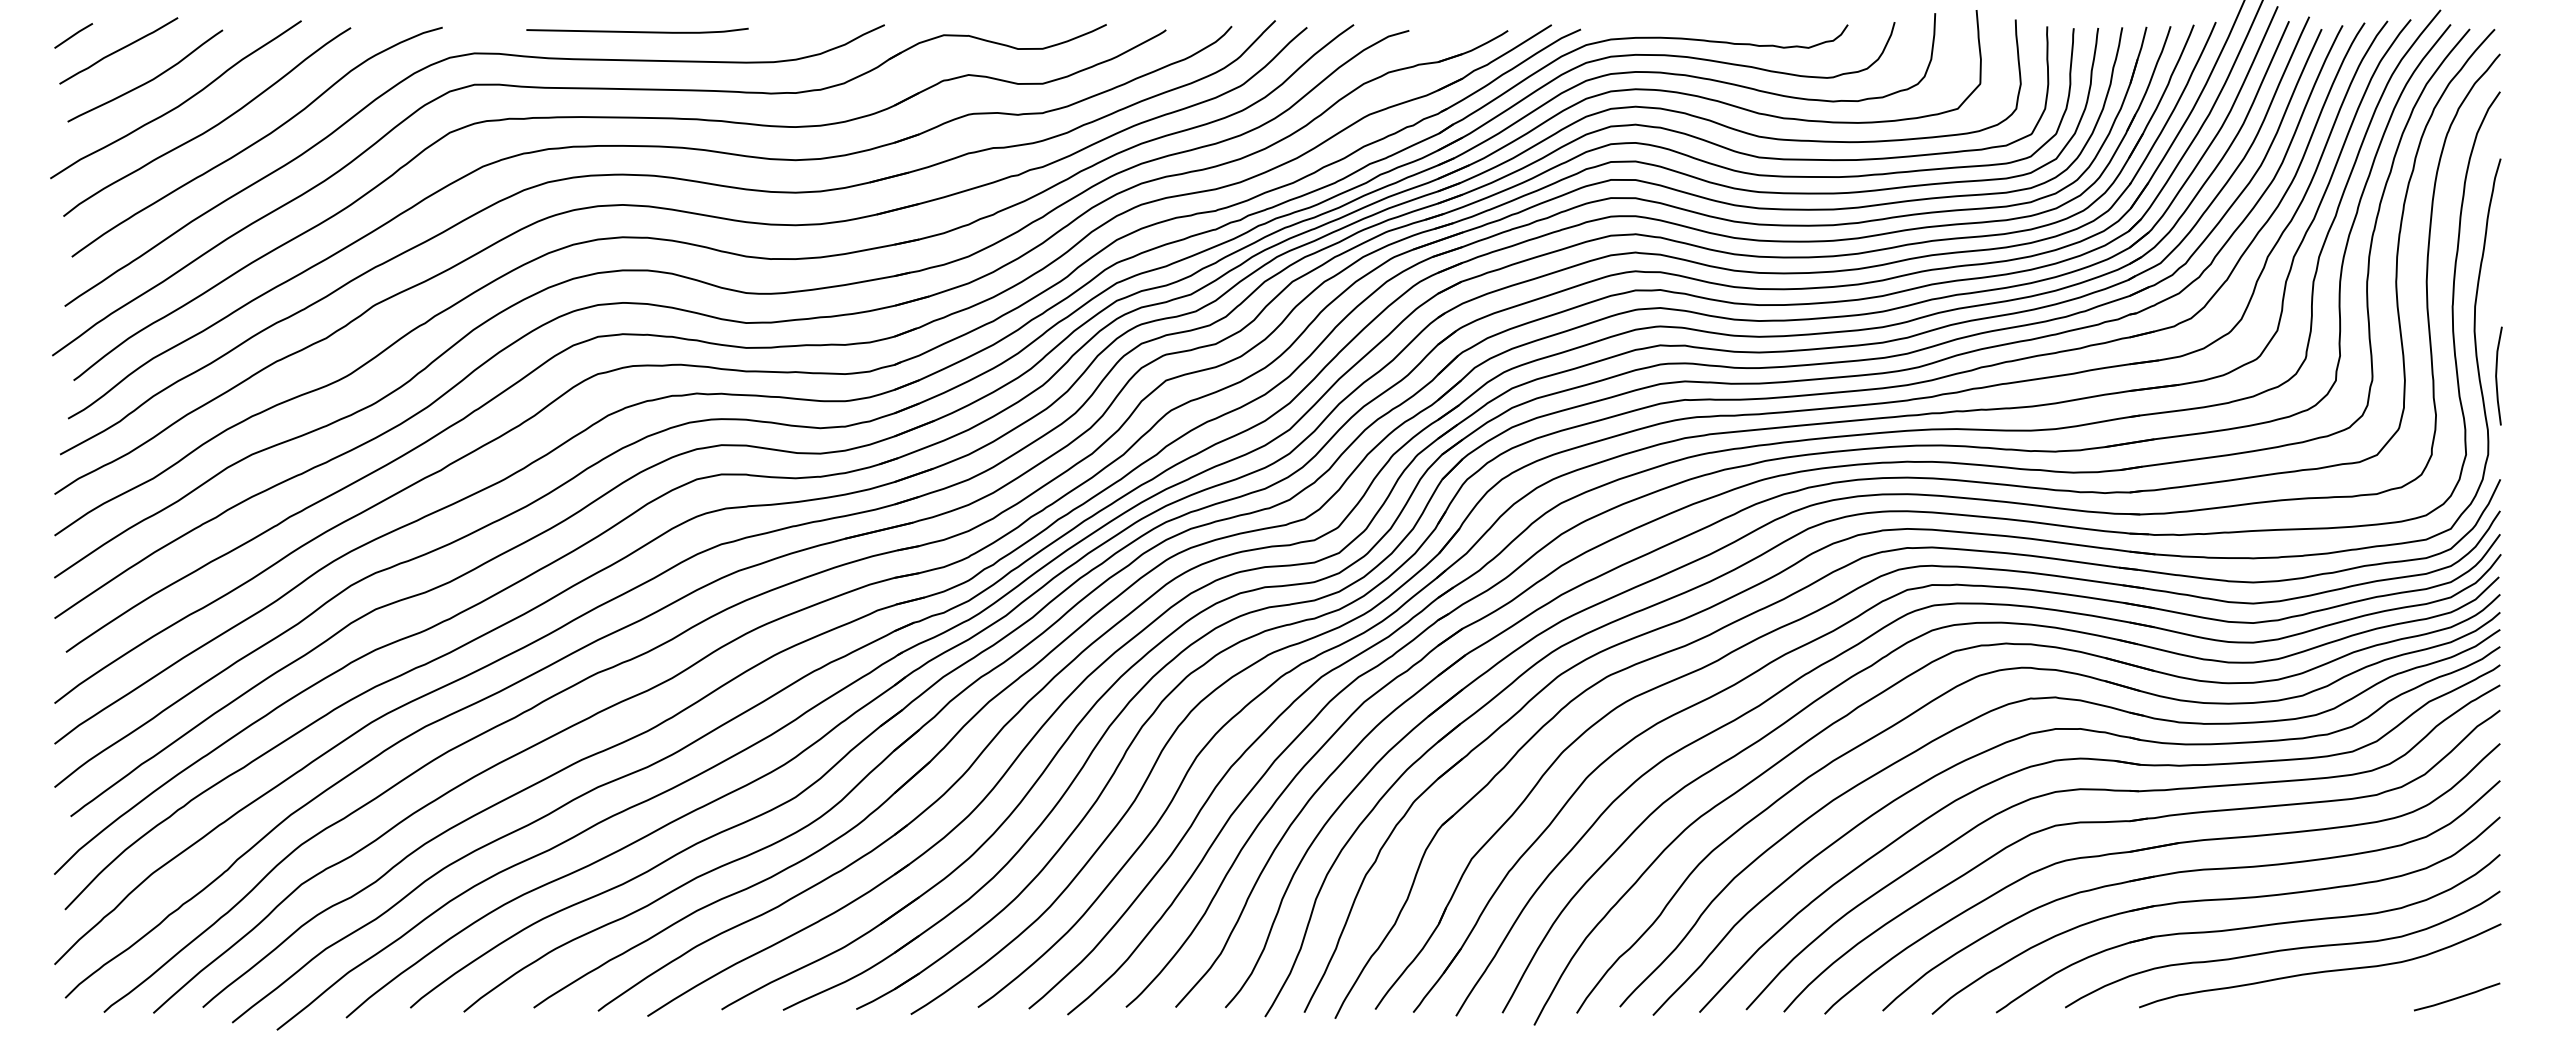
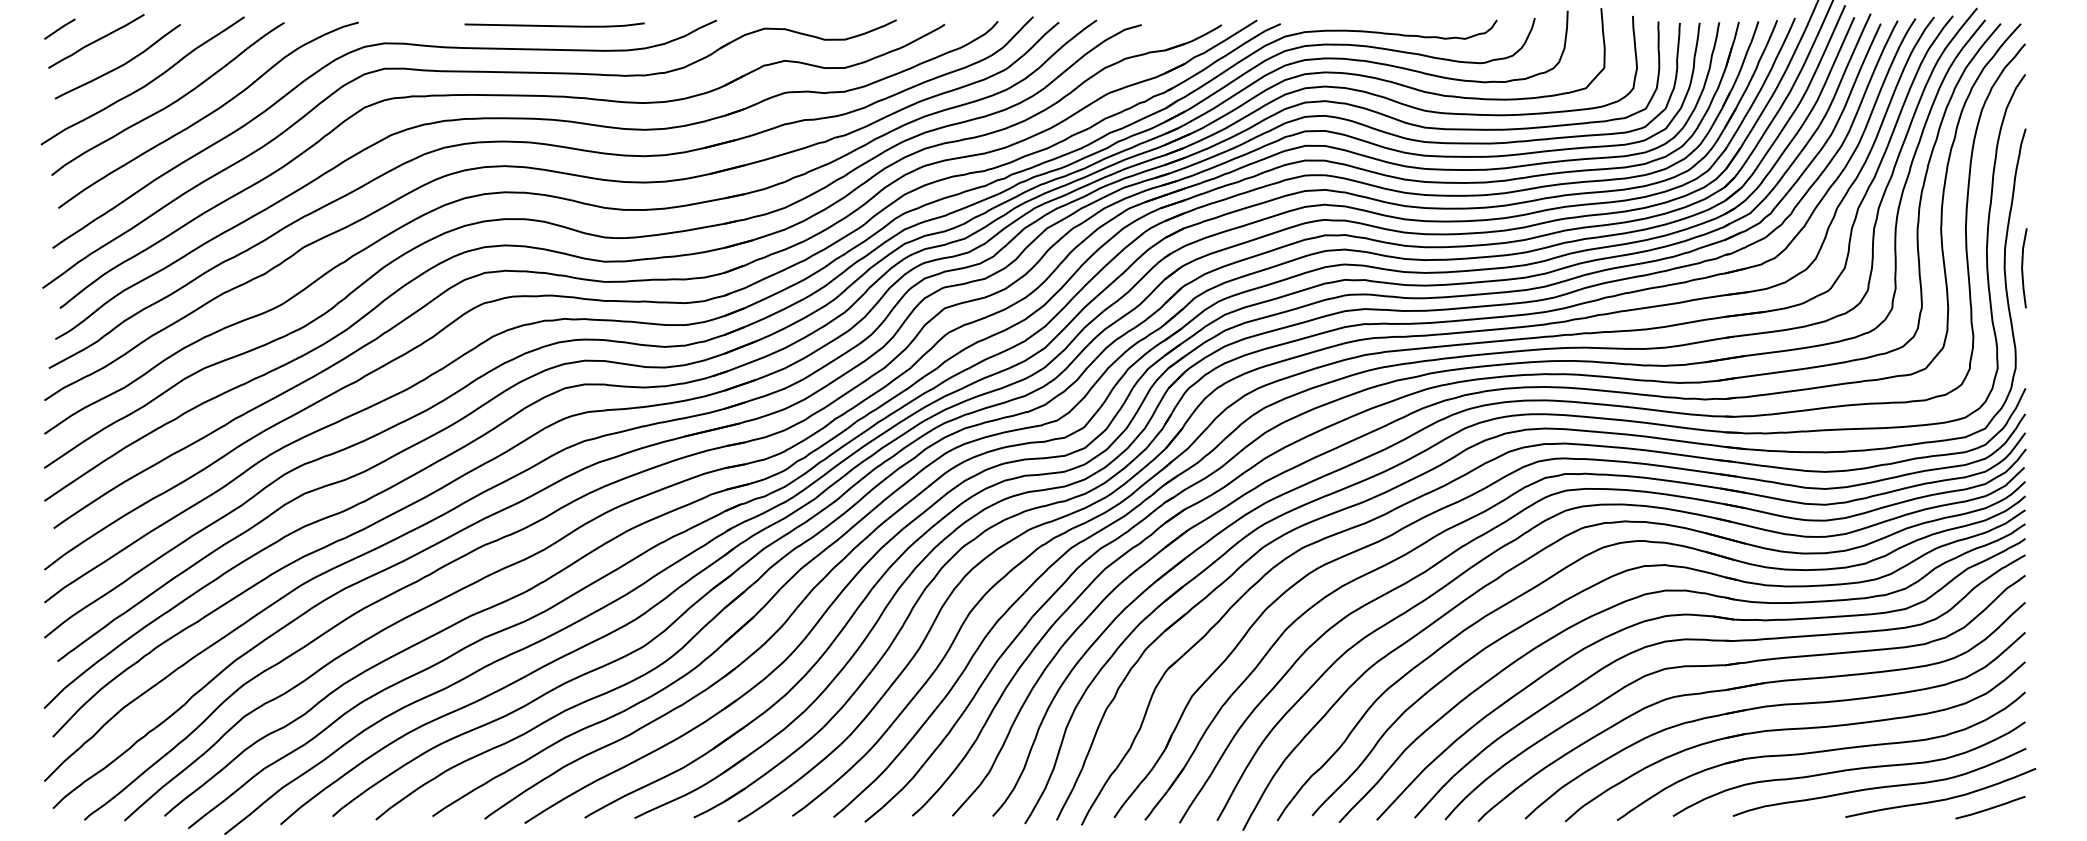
curve: (637, 31) -> (554, 25), moved
line: (2497, 374) -> (2023, 267), moved
curve: (2397, 986) -> (1942, 799), added

